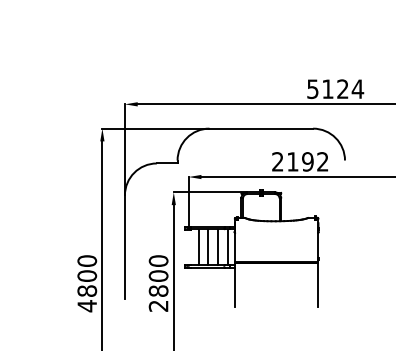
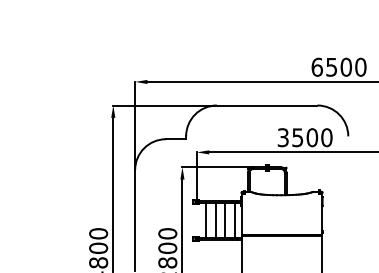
text: (335, 89) -> (339, 67), 5124 -> 6500
text: (300, 161) -> (305, 137), 2192 -> 3500

